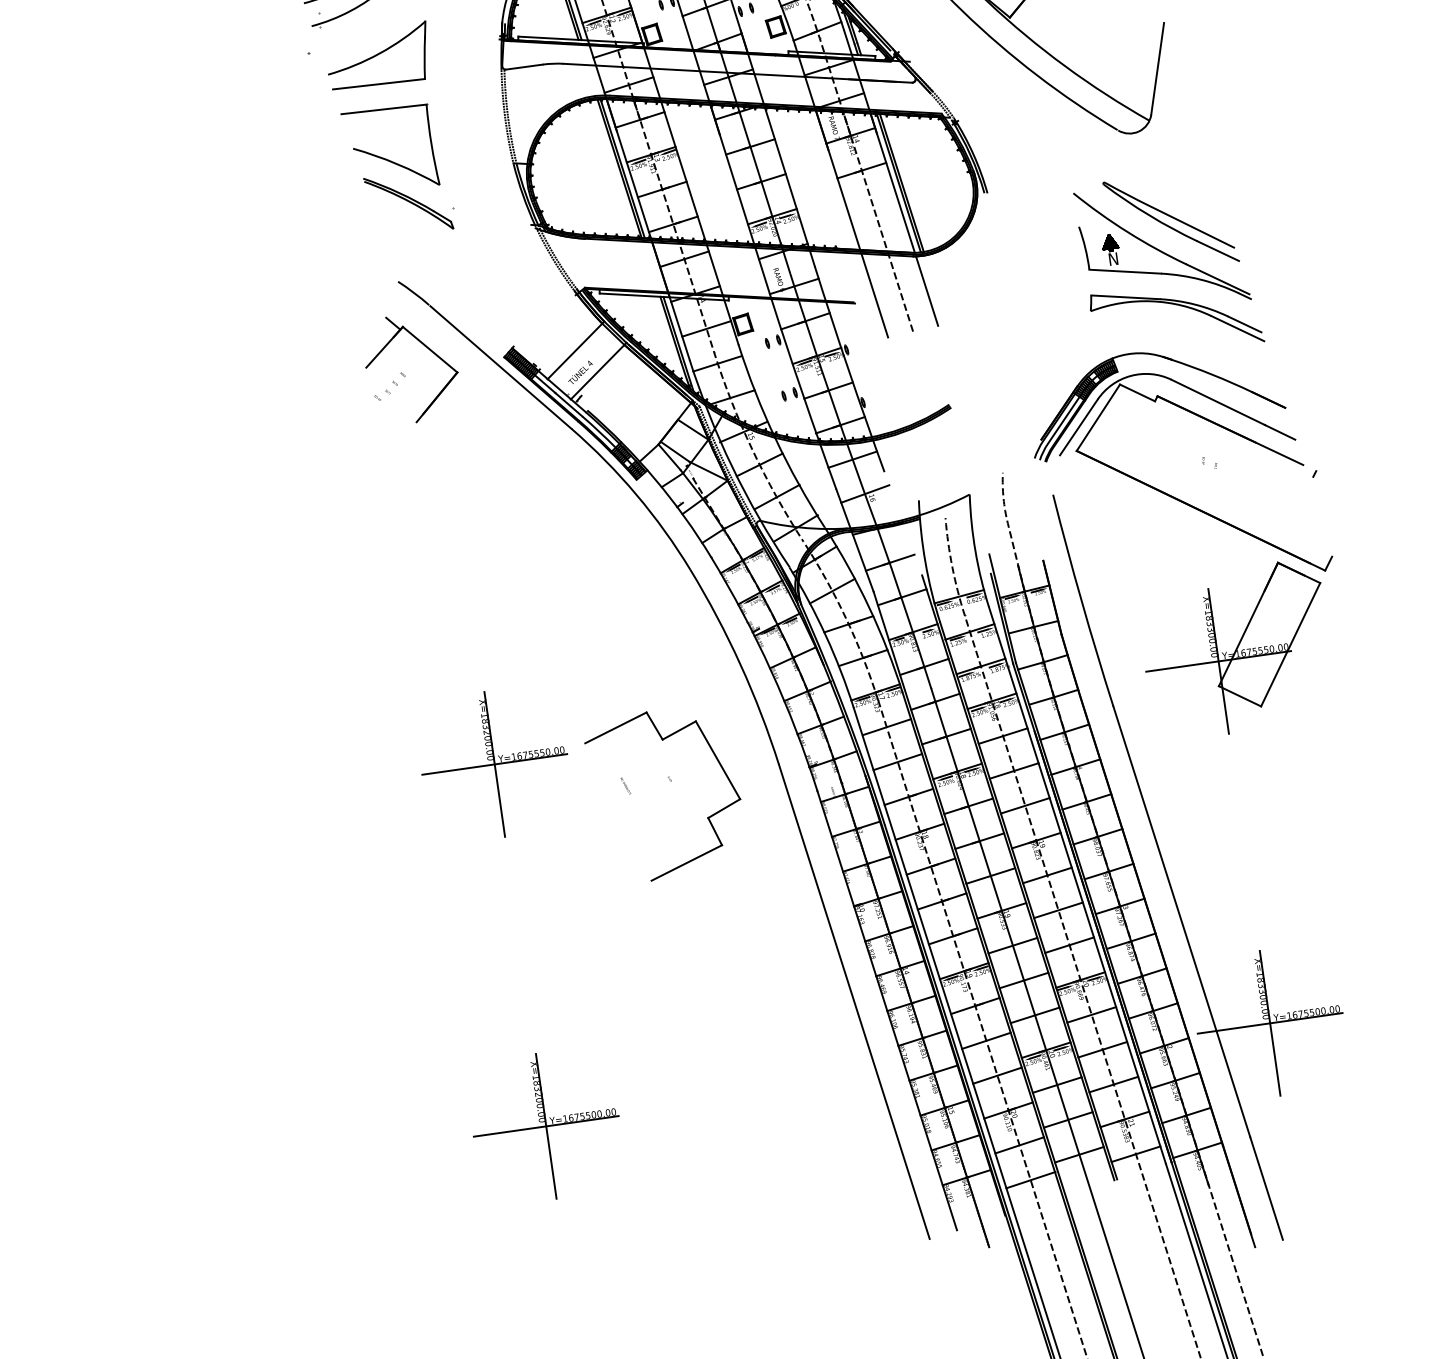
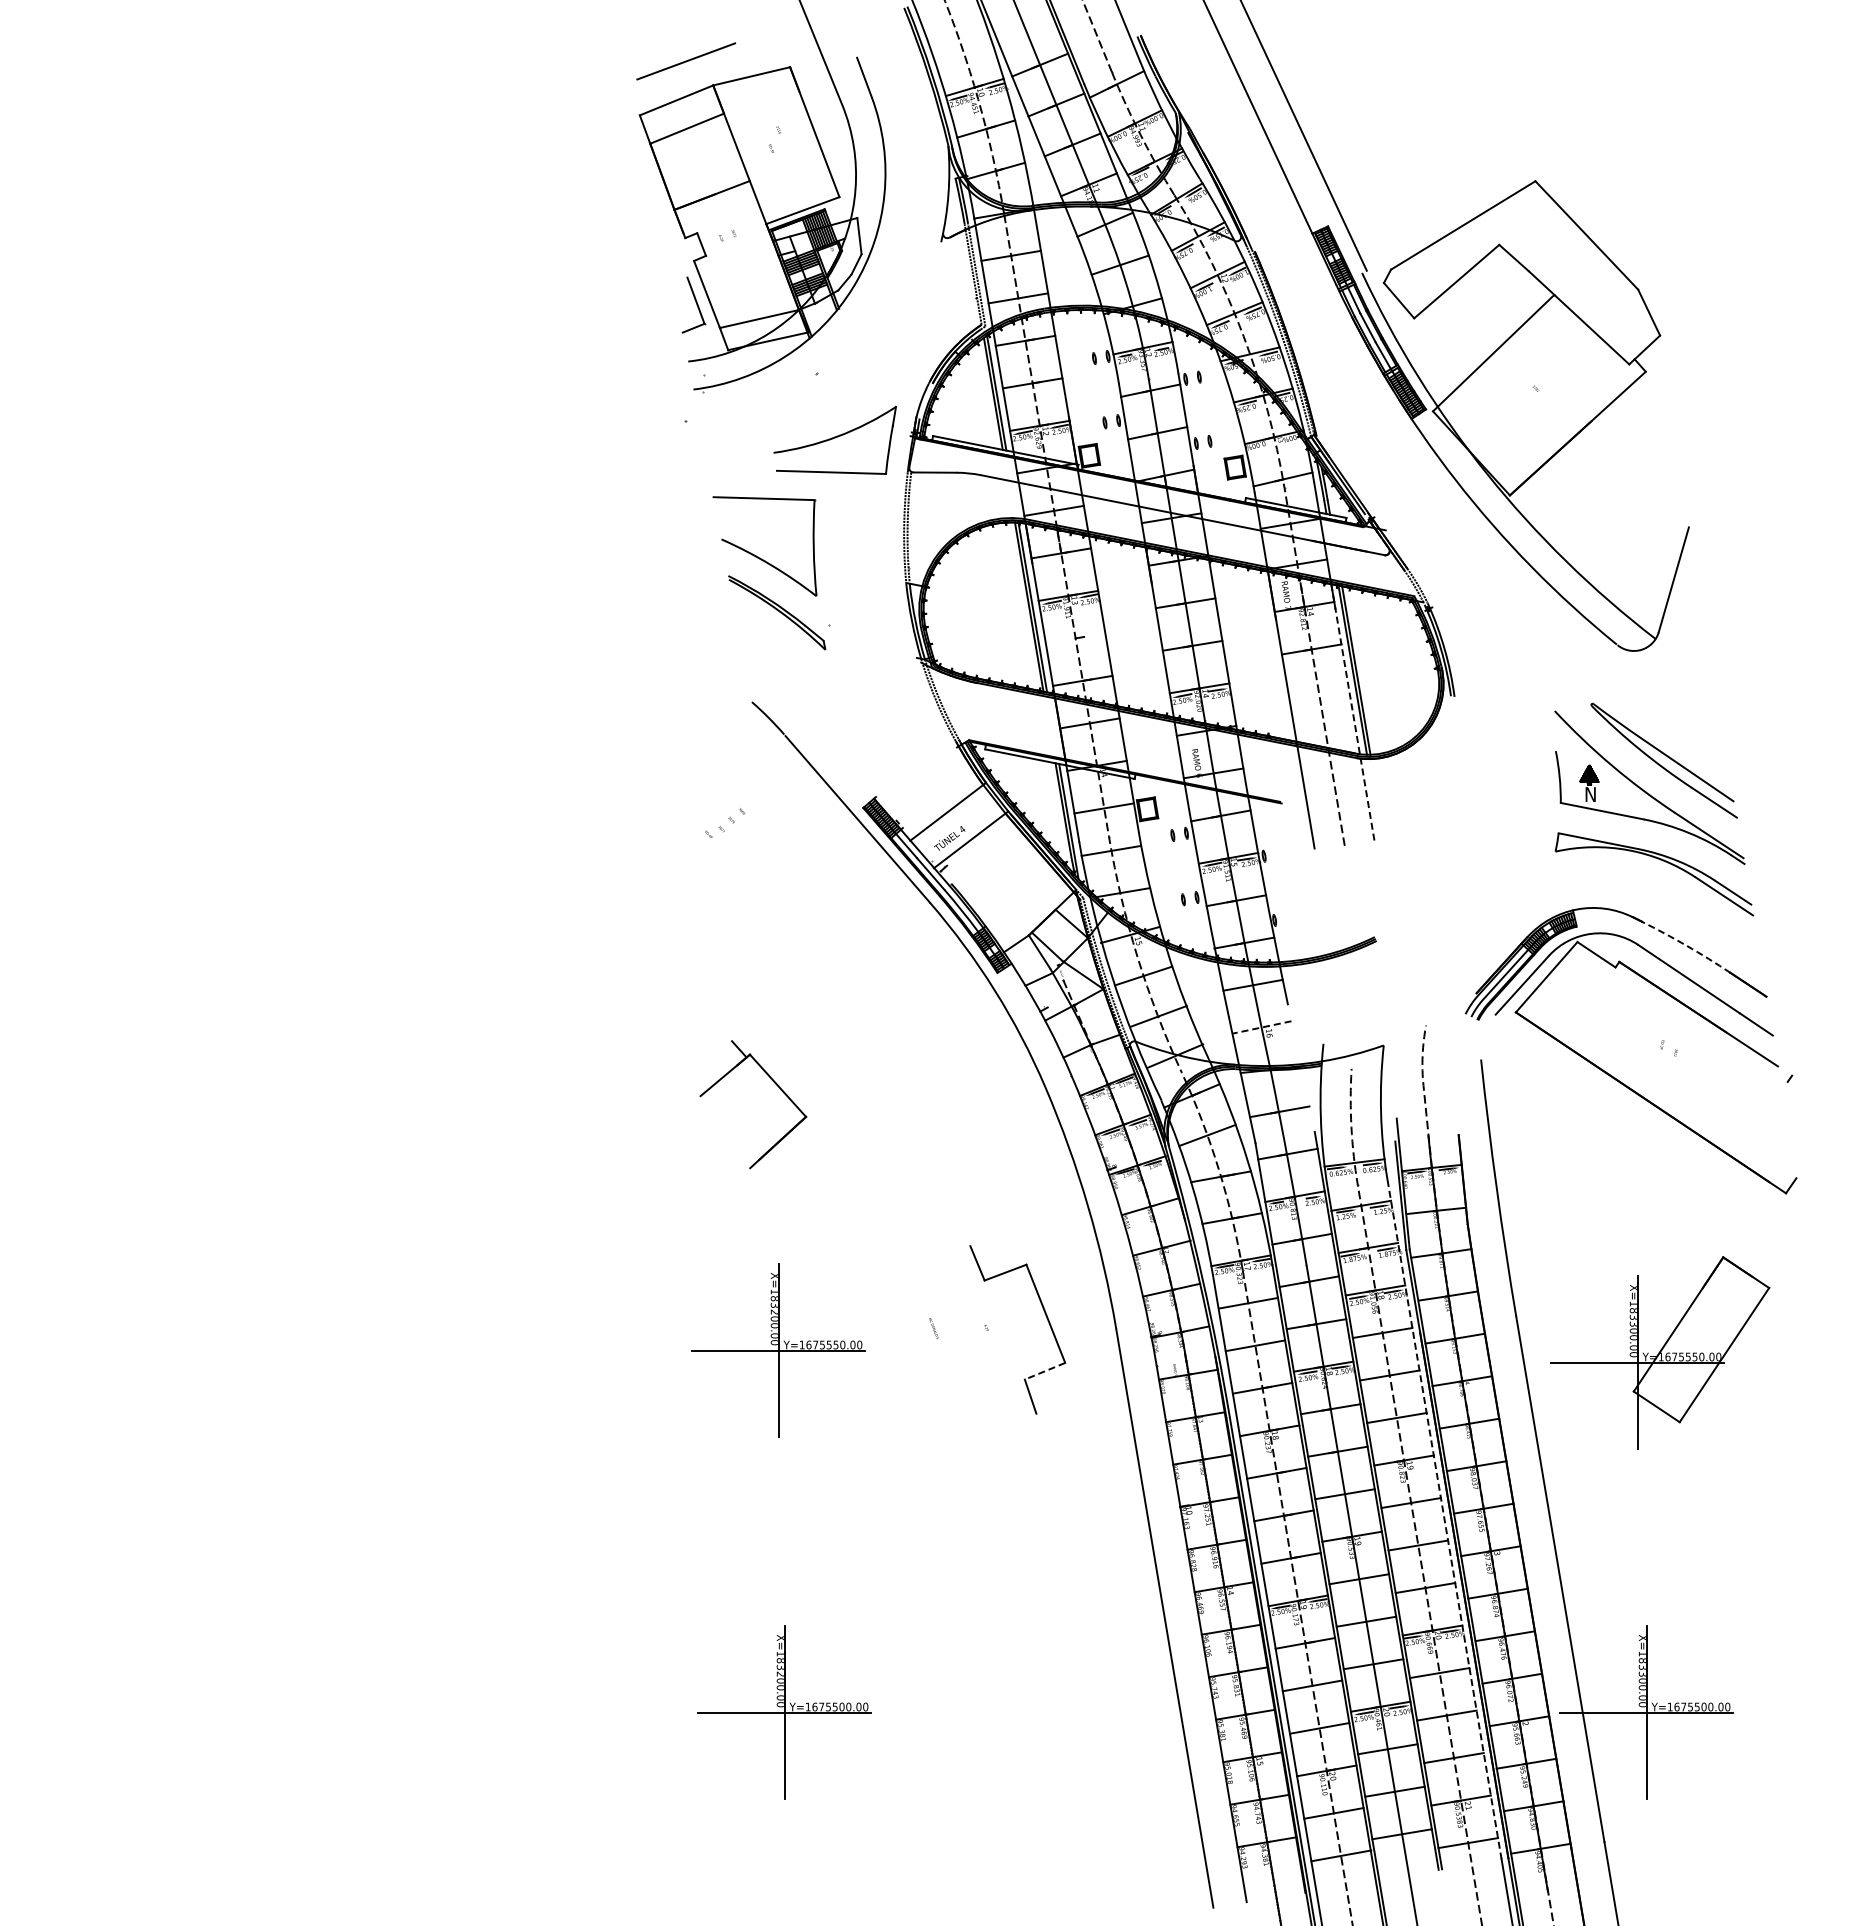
part: (377, 56) -> (834, 439), moved
line: (662, 189) -> (1075, 638), removed
line: (904, 220) -> (1353, 714), solid -> dashed
part: (426, 348) -> (774, 1083), moved
arc: (1211, 374) -> (1686, 945), solid -> dashed
line: (864, 494) -> (1261, 1027), solid -> dashed
part: (1236, 650) -> (1660, 1352), moved
line: (615, 727) -> (931, 1258), removed
part: (494, 764) -> (778, 1350), moved
line: (724, 808) -> (1045, 1371), solid -> dashed
line: (686, 862) -> (992, 1428), removed
line: (1077, 886) -> (1444, 1520), solid -> dashed

